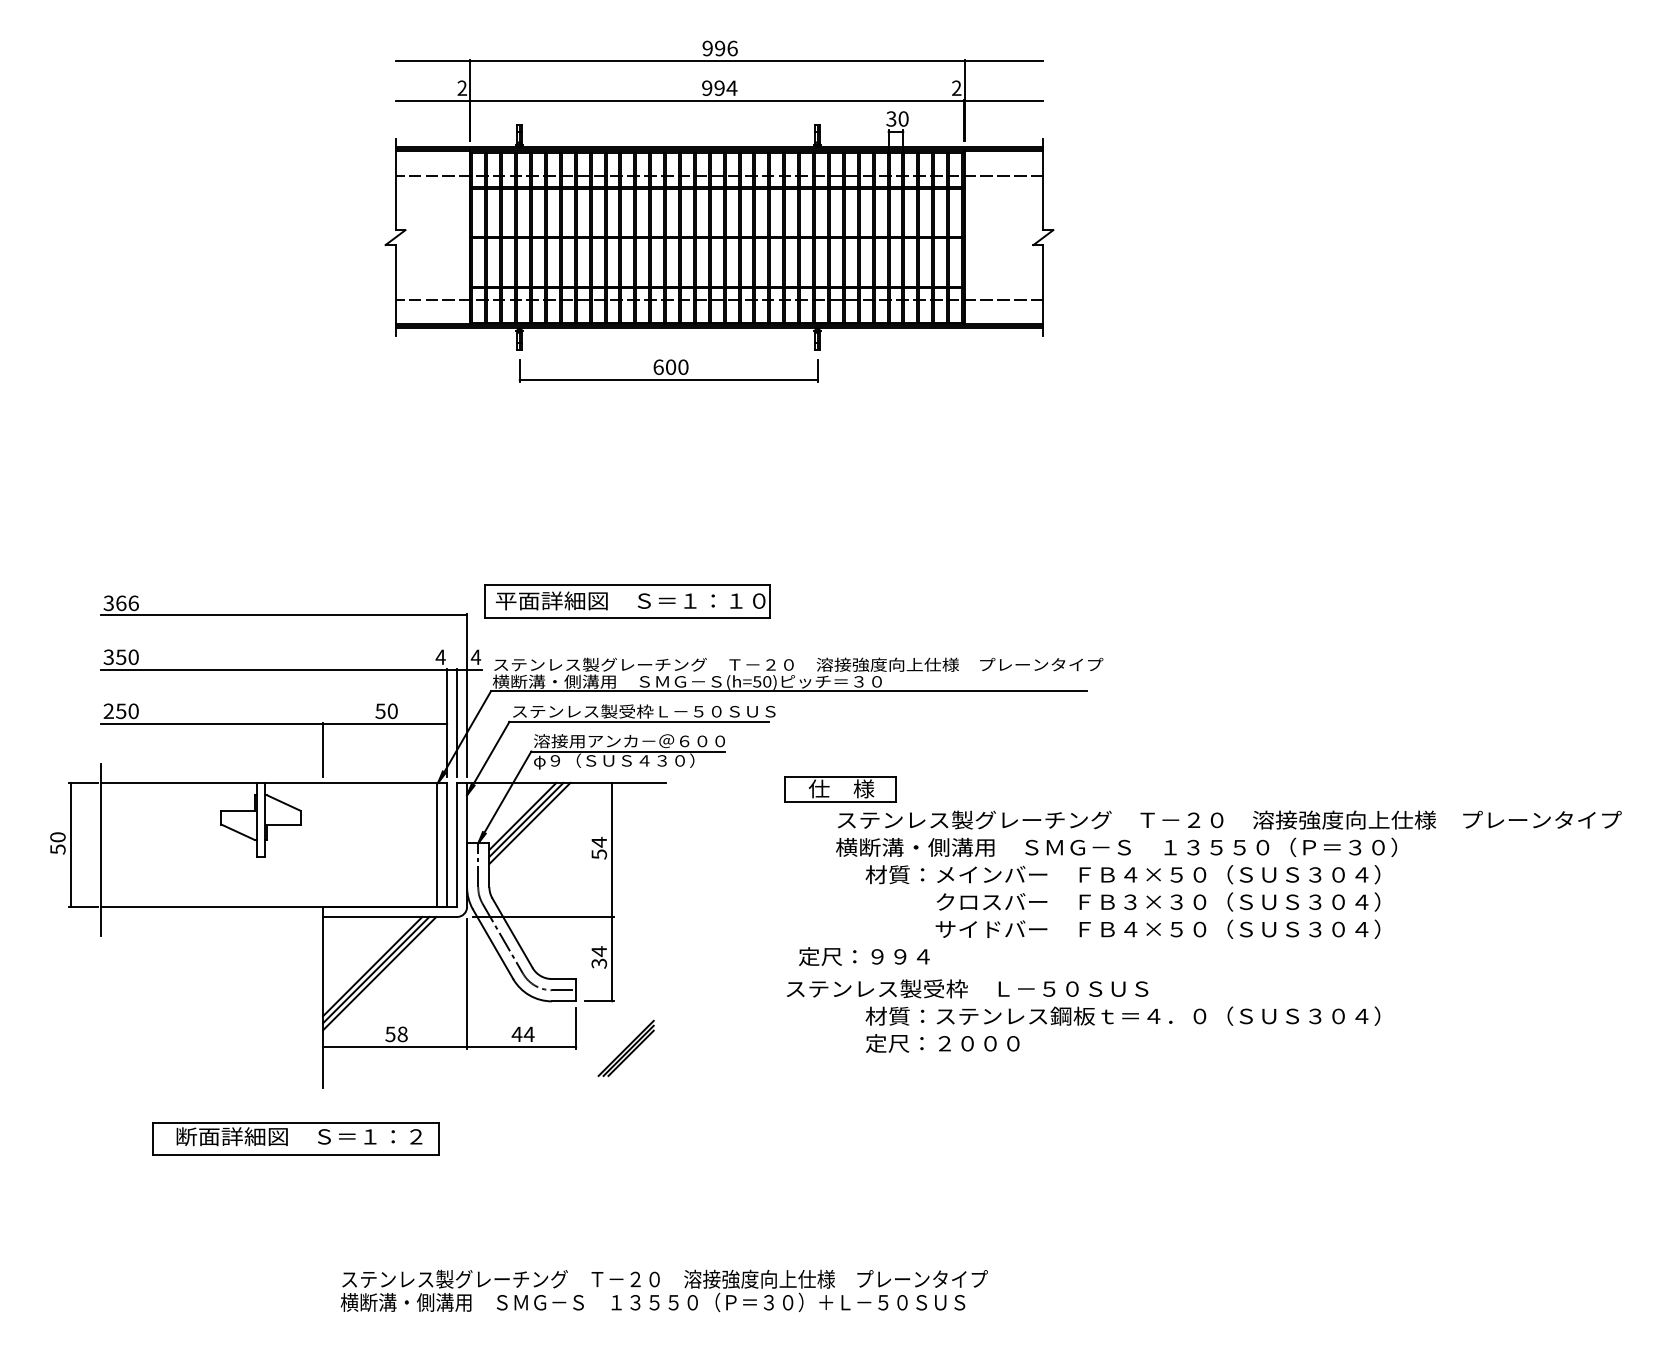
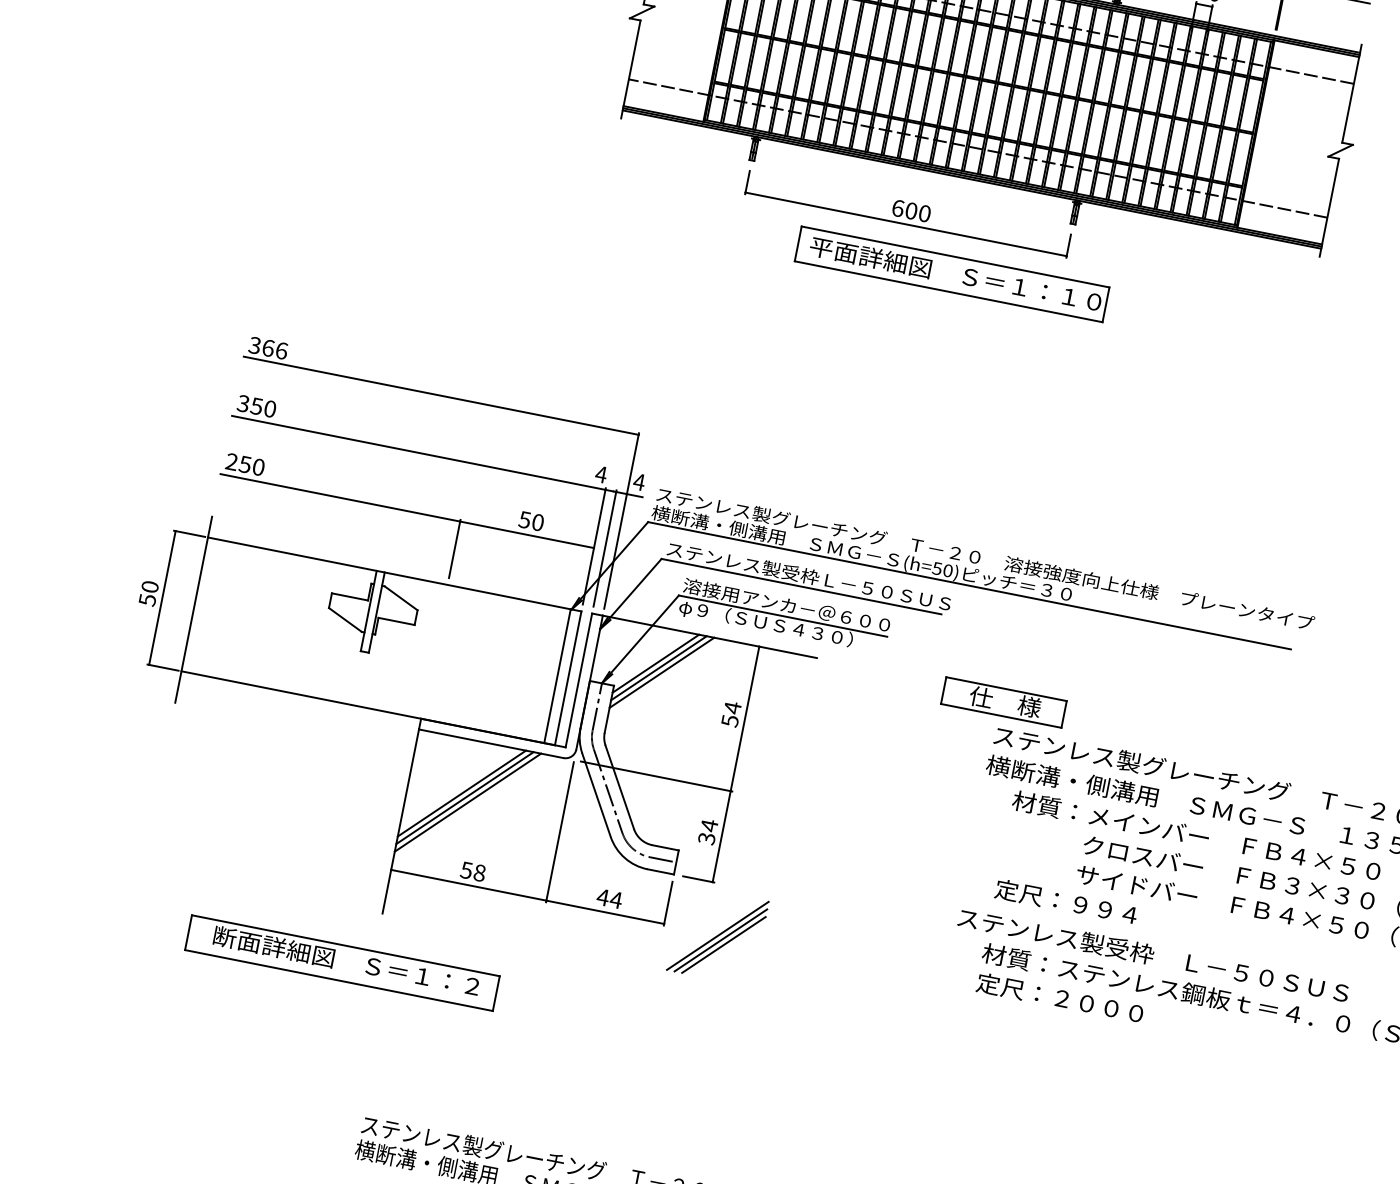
part: (627, 601) -> (952, 274), moved
text: (864, 956) -> (1066, 901), moved
text: (967, 988) -> (1153, 955), moved
part: (625, 1048) -> (716, 935), size x1.43

